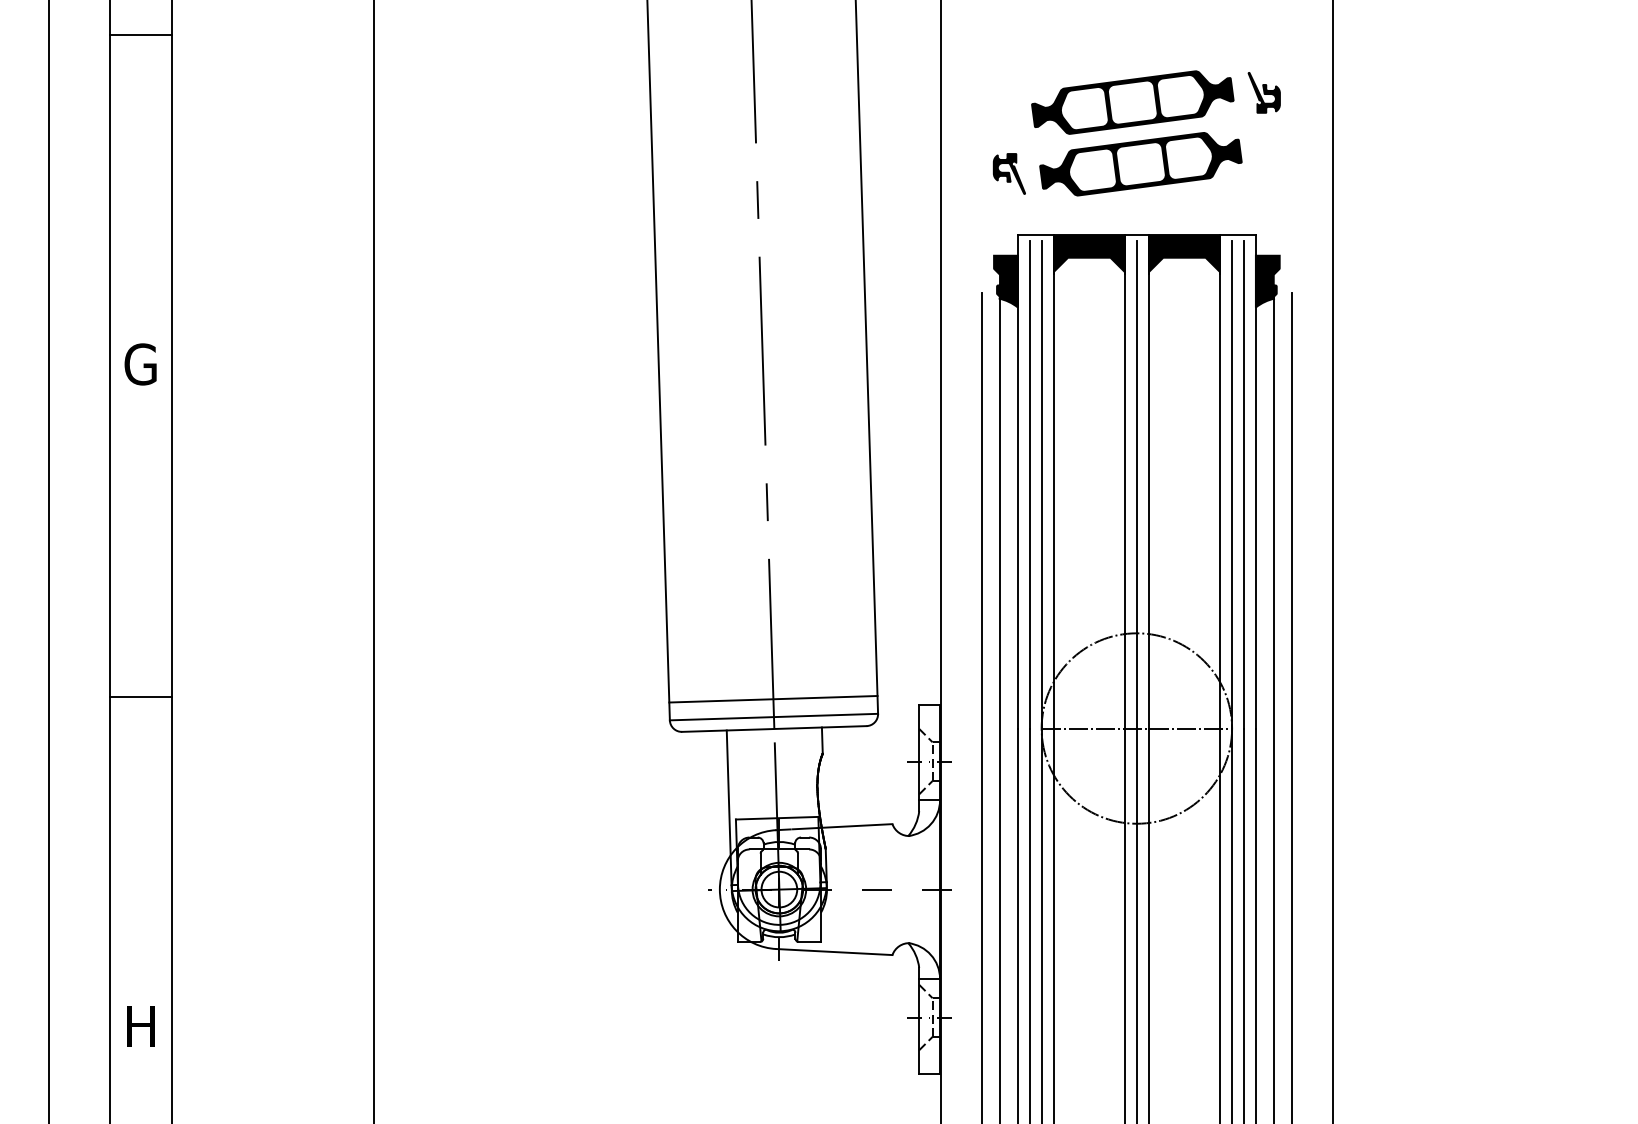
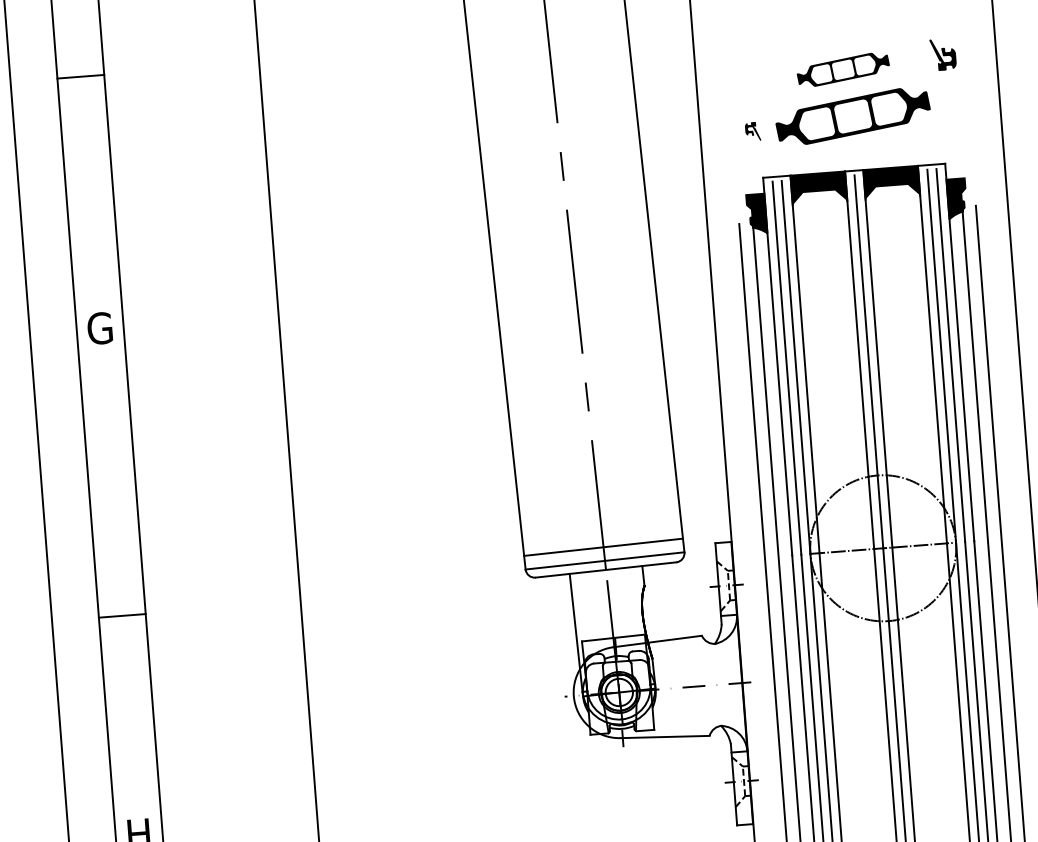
part: (1132, 102) -> (843, 69), size x0.6
part: (1008, 173) -> (752, 131), size x0.6
line: (140, 697) -> (121, 616), moved

